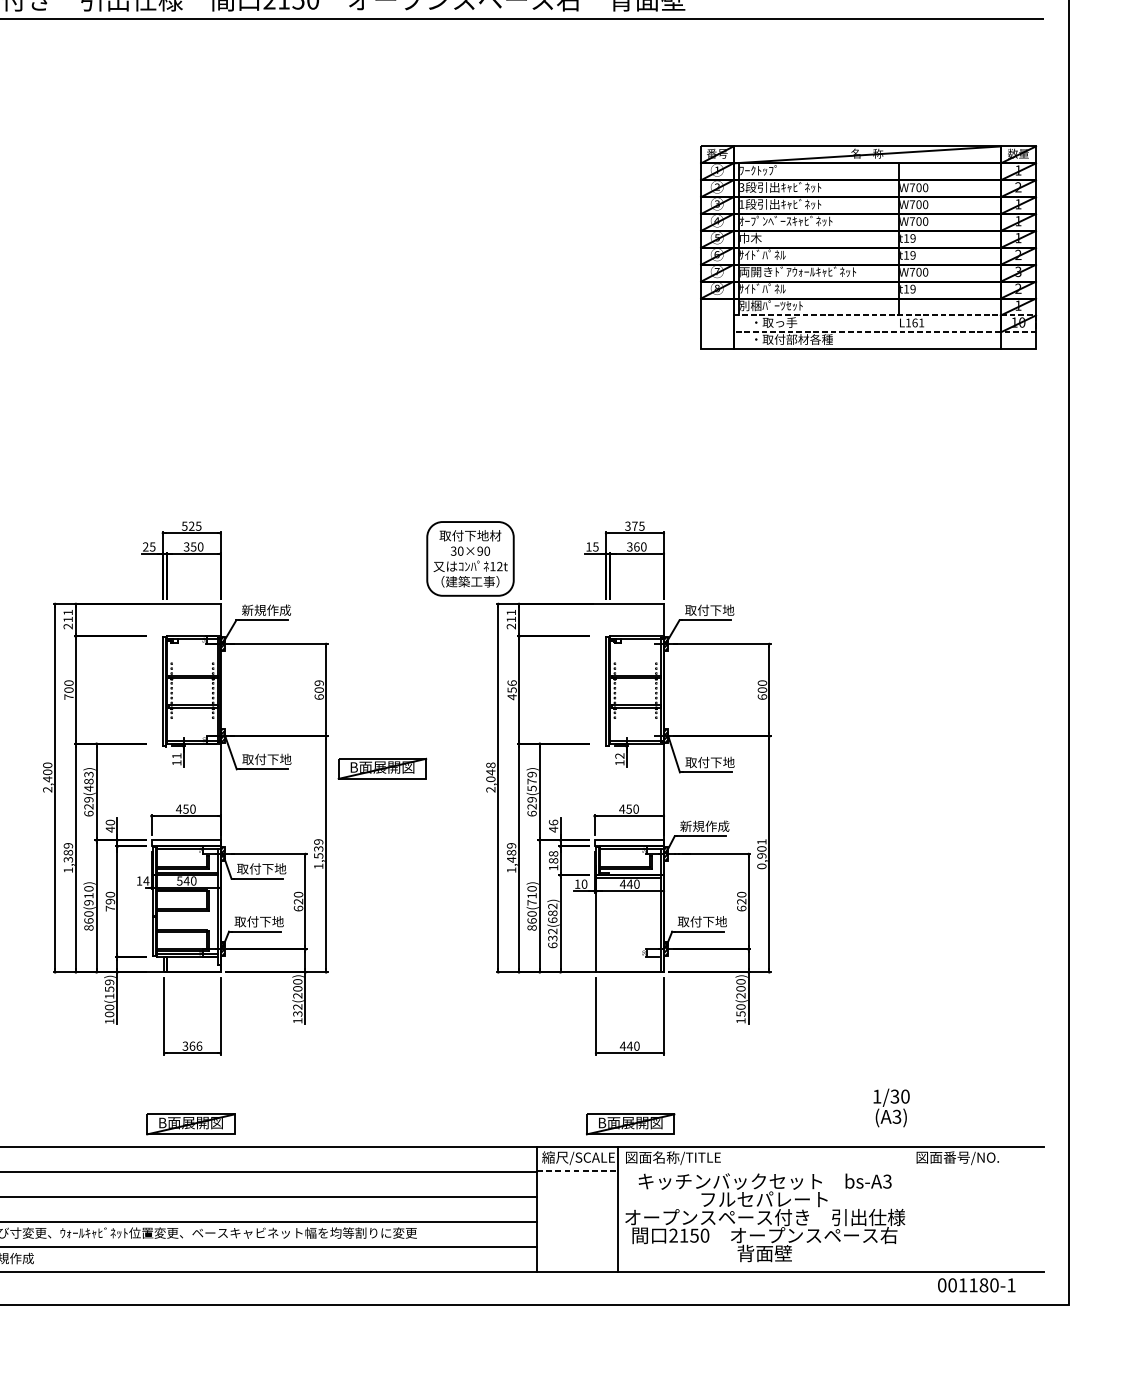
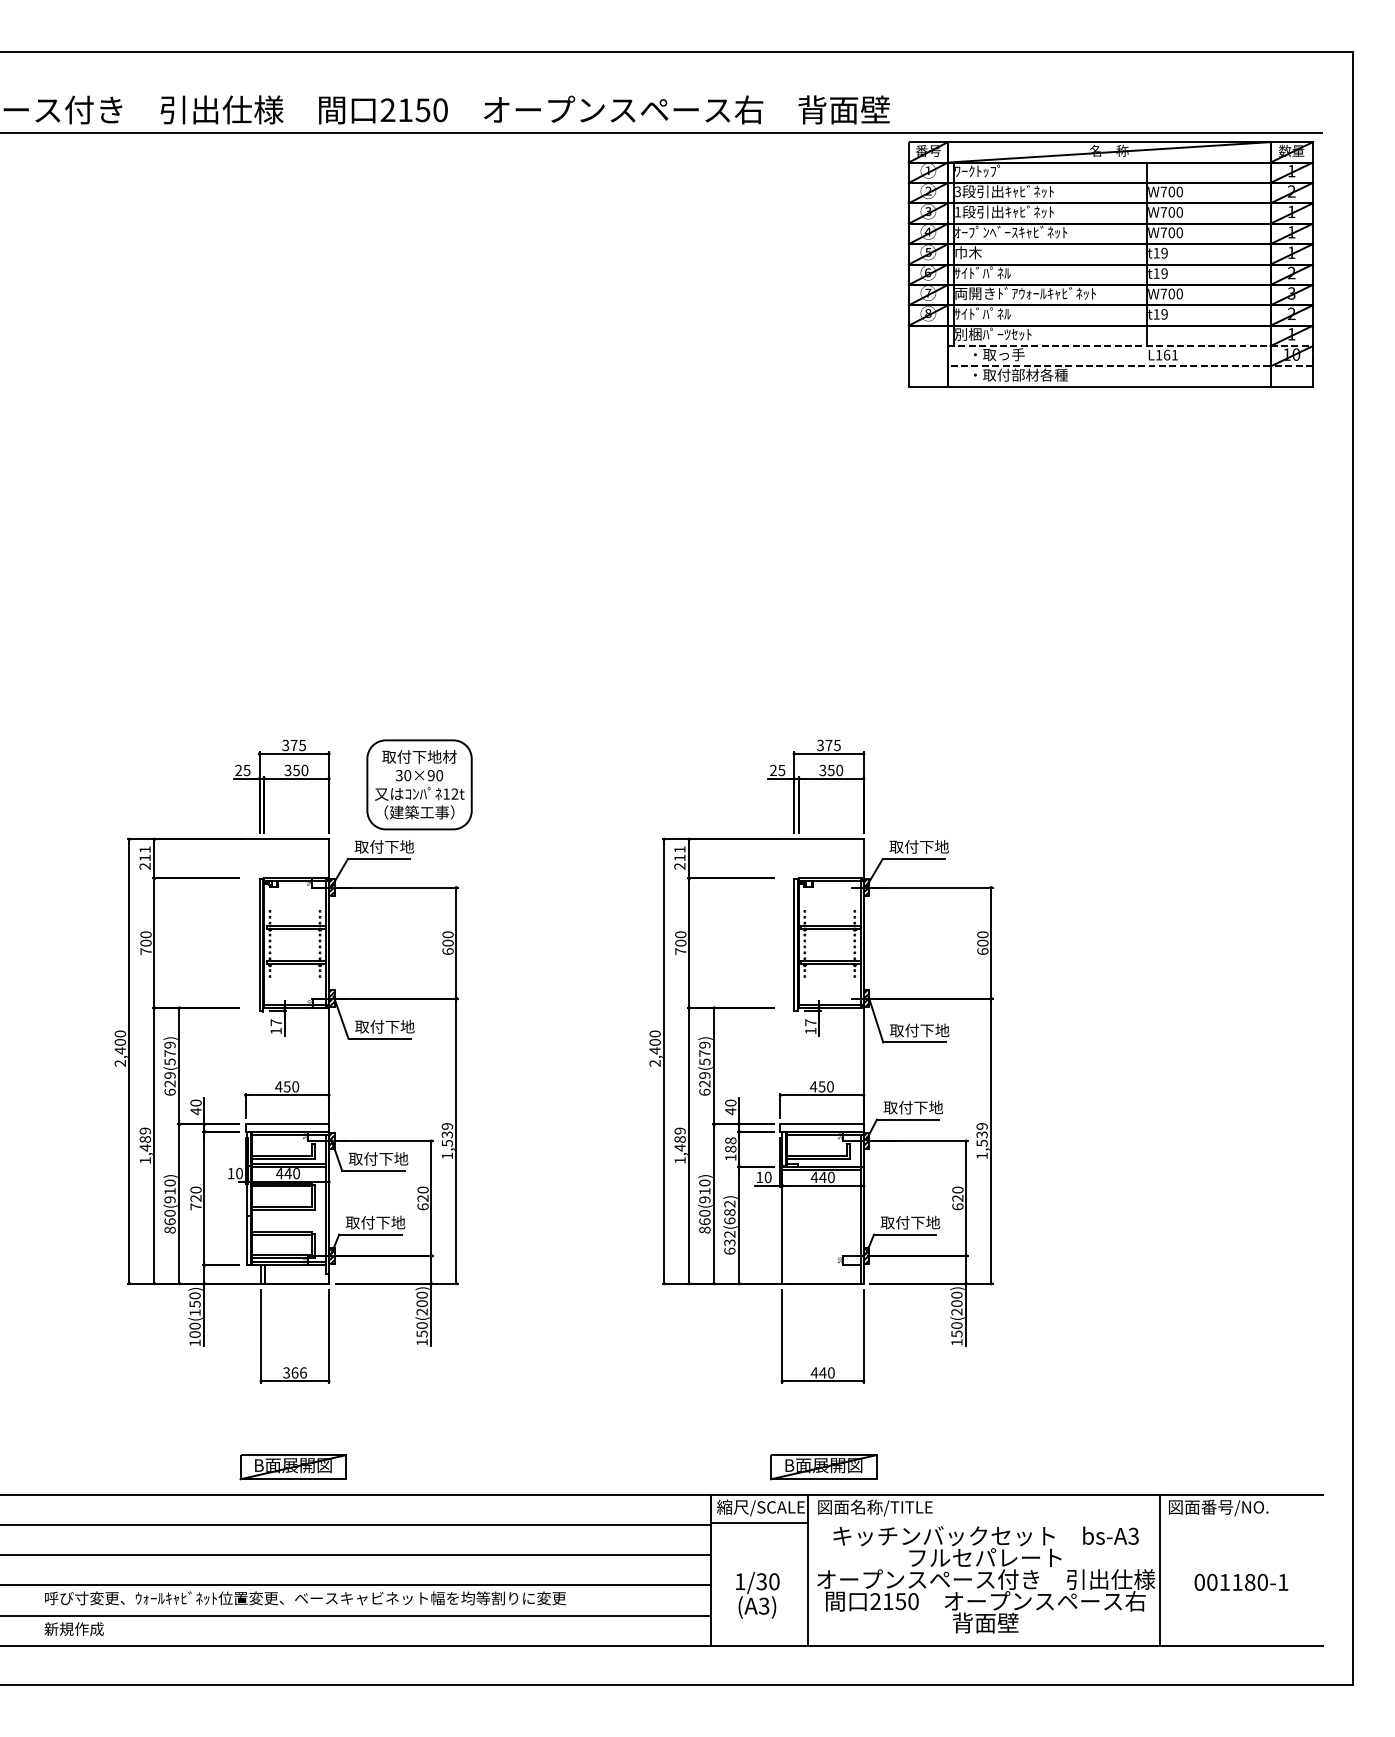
part: (868, 247) -> (1110, 264), moved
text: (187, 525) -> (289, 744), 525 -> 375
text: (588, 546) -> (773, 769), 15 -> 25
text: (636, 547) -> (830, 770), 360 -> 350
part: (470, 558) -> (419, 784), moved
text: (266, 609) -> (384, 846), 新規作成 -> 取付下地
text: (318, 682) -> (447, 934), 609 -> 600
text: (511, 690) -> (680, 943), 456 -> 700
text: (176, 755) -> (275, 1022), 11 -> 17
text: (619, 755) -> (810, 1022), 12 -> 17
part: (382, 769) -> (524, 1038), removed
text: (490, 772) -> (654, 1042), 2,048 -> 2,400
text: (88, 781) -> (169, 1053), 629(483) -> 629(579)
text: (553, 822) -> (730, 1102), 46 -> 40
text: (704, 826) -> (912, 1107), 新規作成 -> 取付下地
text: (761, 854) -> (981, 1141), 0,901 -> 1,539
text: (67, 859) -> (144, 1147), 1,389 -> 1,489
text: (146, 880) -> (239, 1173), 14 -> 10
text: (179, 880) -> (279, 1173), 540 -> 440
text: (110, 901) -> (196, 1198), 790 -> 720
text: (531, 902) -> (704, 1199), 860(710) -> 860(910)
text: (109, 982) -> (194, 1295), 100(159) -> 100(150)
text: (297, 1010) -> (421, 1329), 132(200) -> 150(200)
text: (891, 1108) -> (757, 1595), moved
line: (578, 1171) -> (760, 1523), dashed -> solid
line: (909, 1209) -> (1160, 1569), added
text: (976, 1284) -> (1241, 1581), moved

